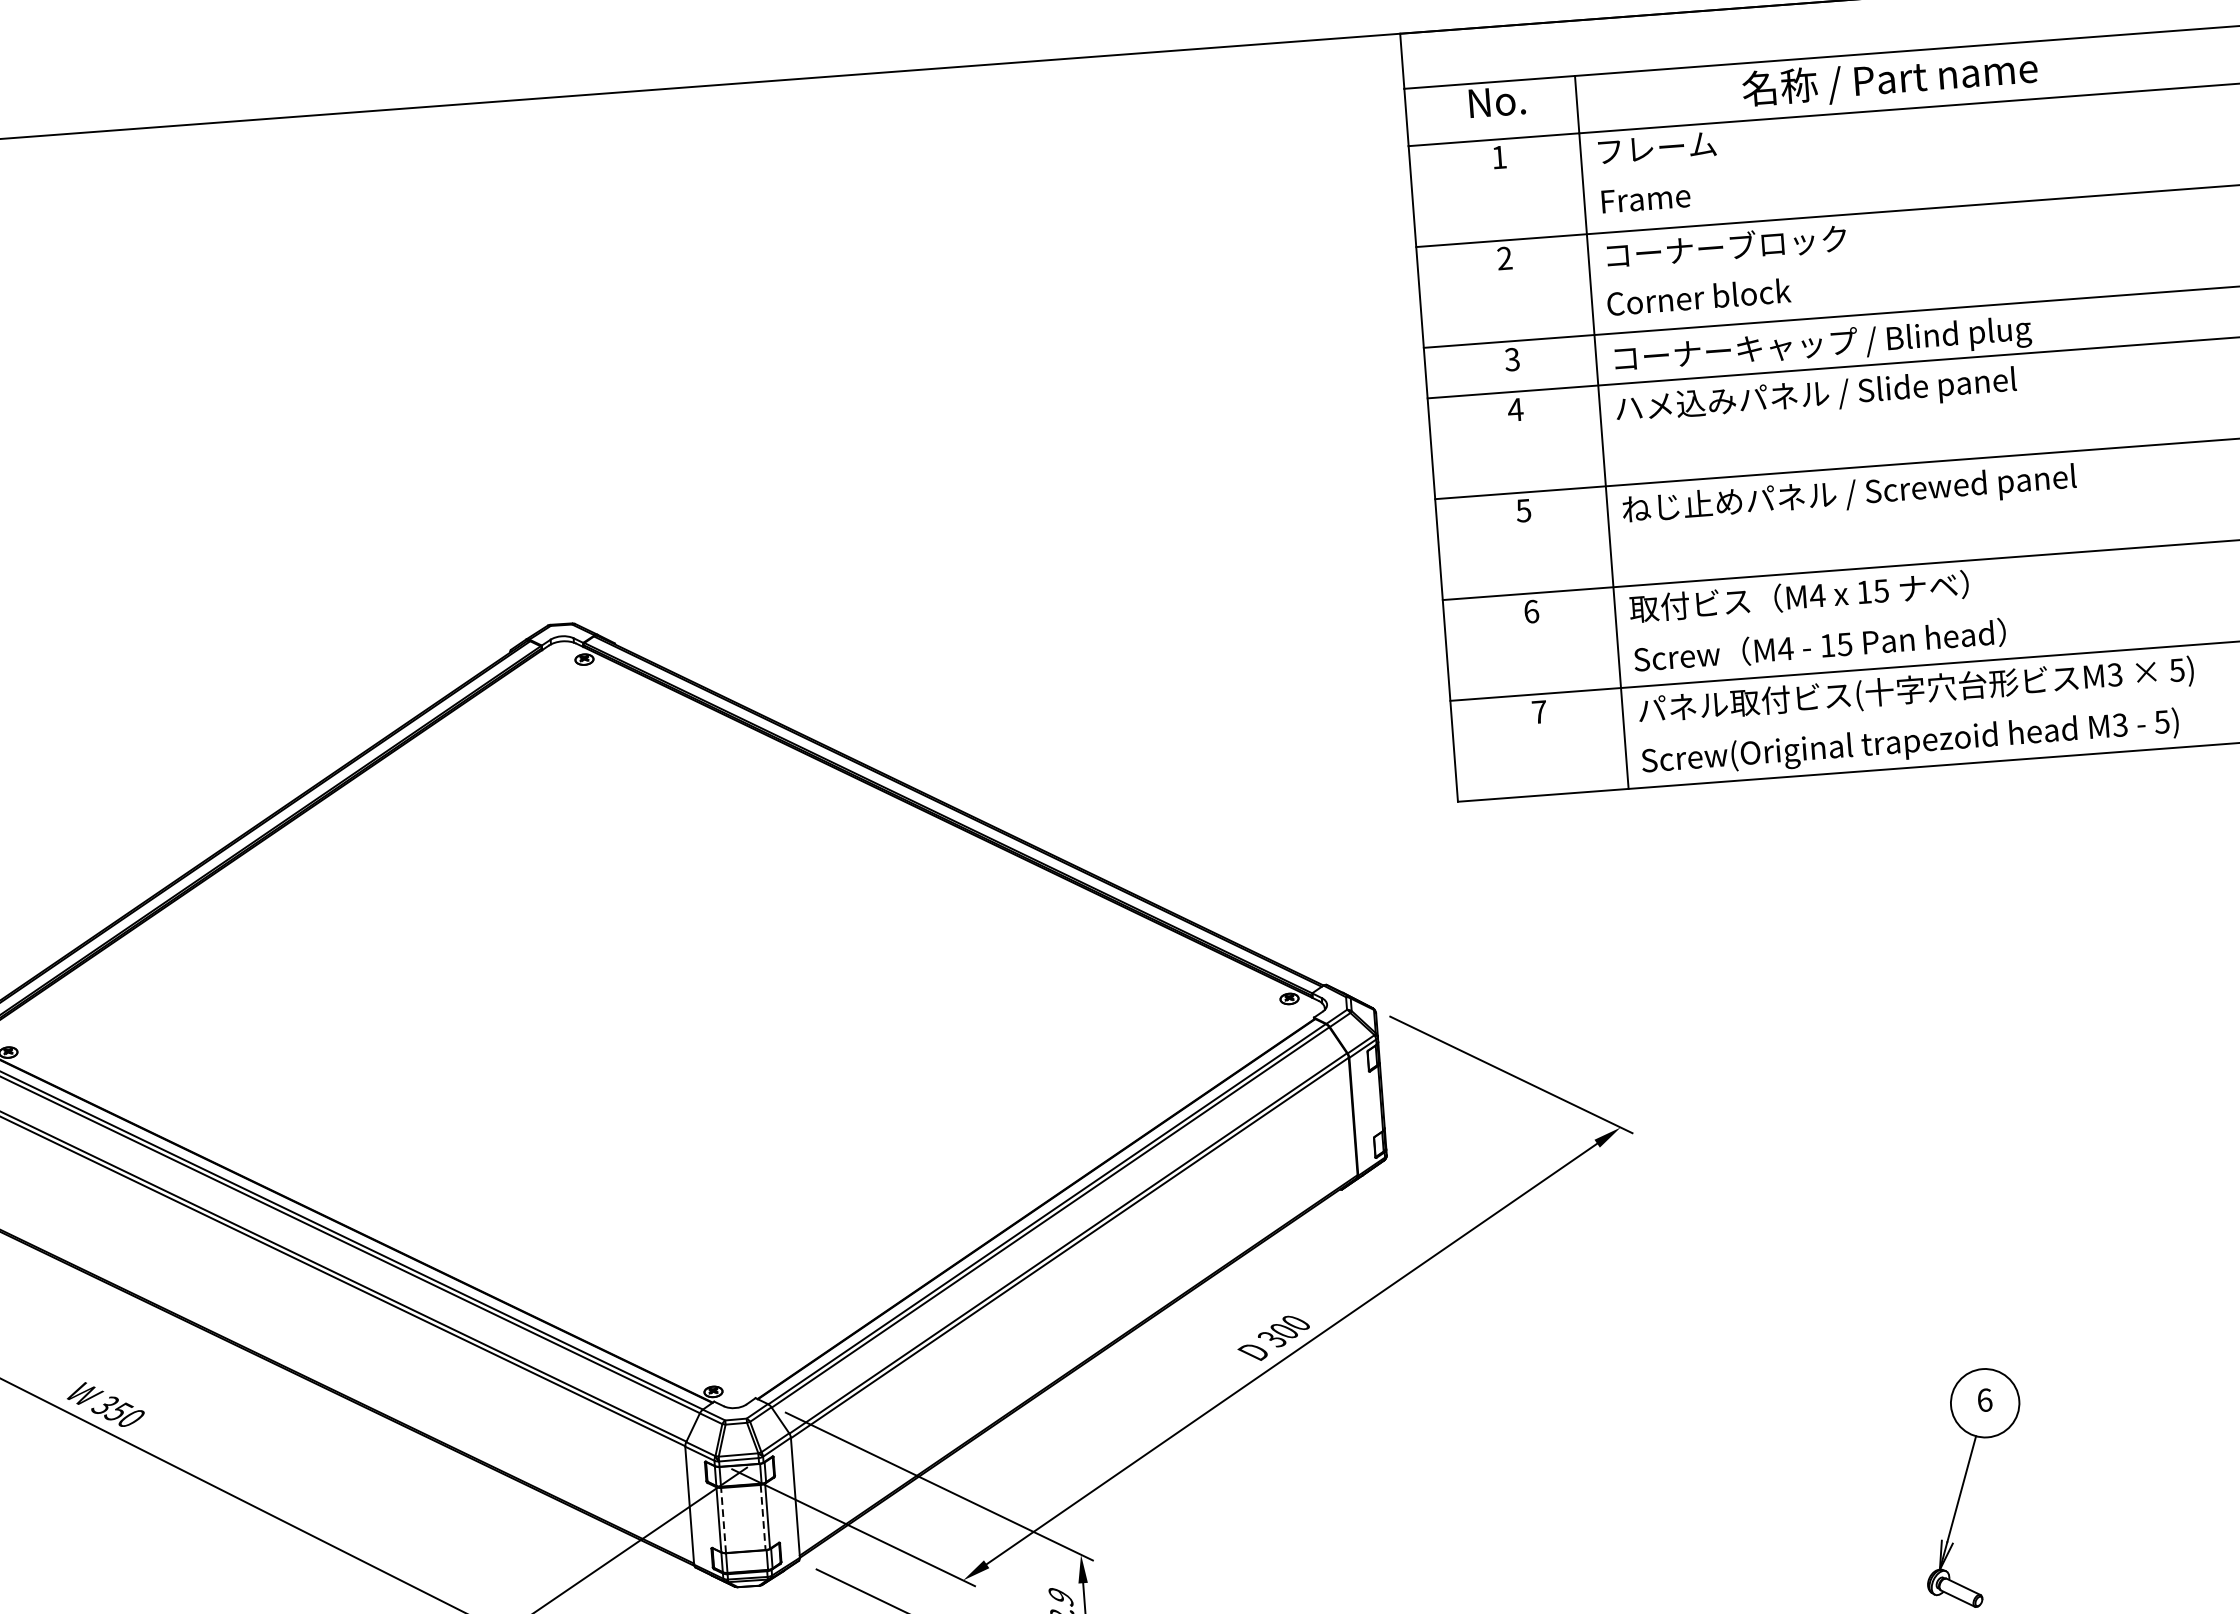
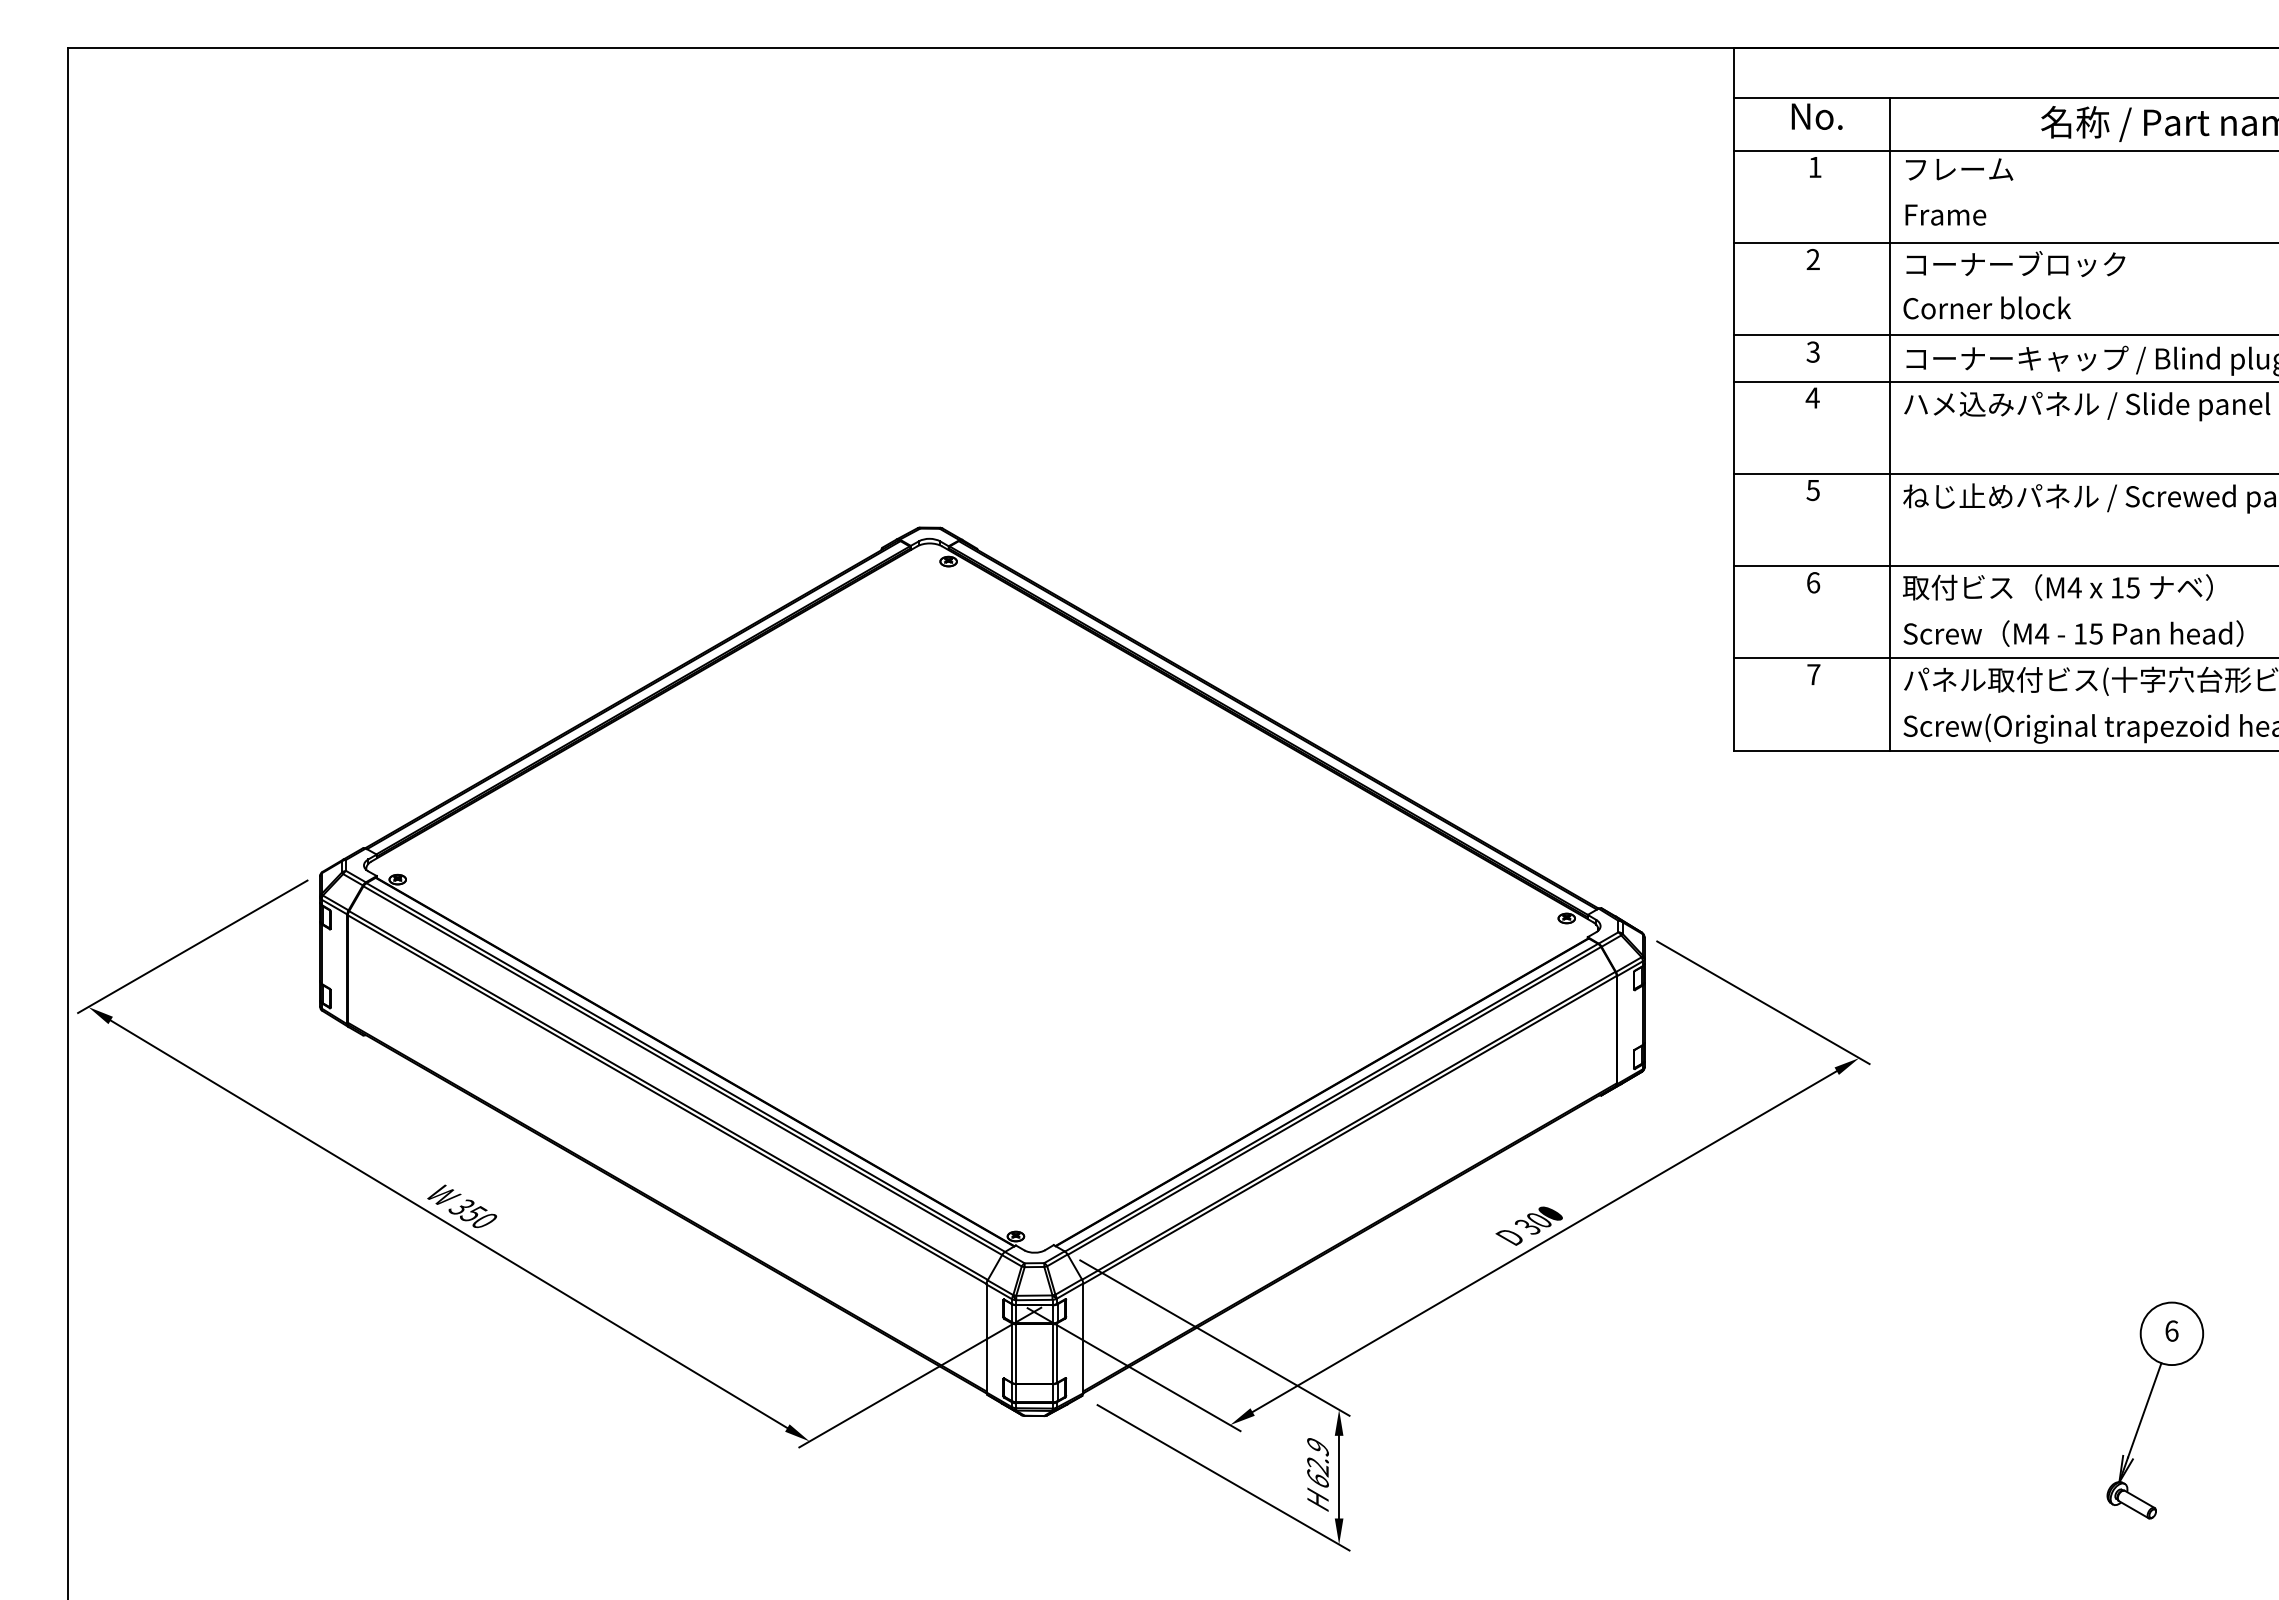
line: (763, 1517) -> (1052, 1354), dashed -> solid
line: (723, 1520) -> (1016, 1354), dashed -> solid

